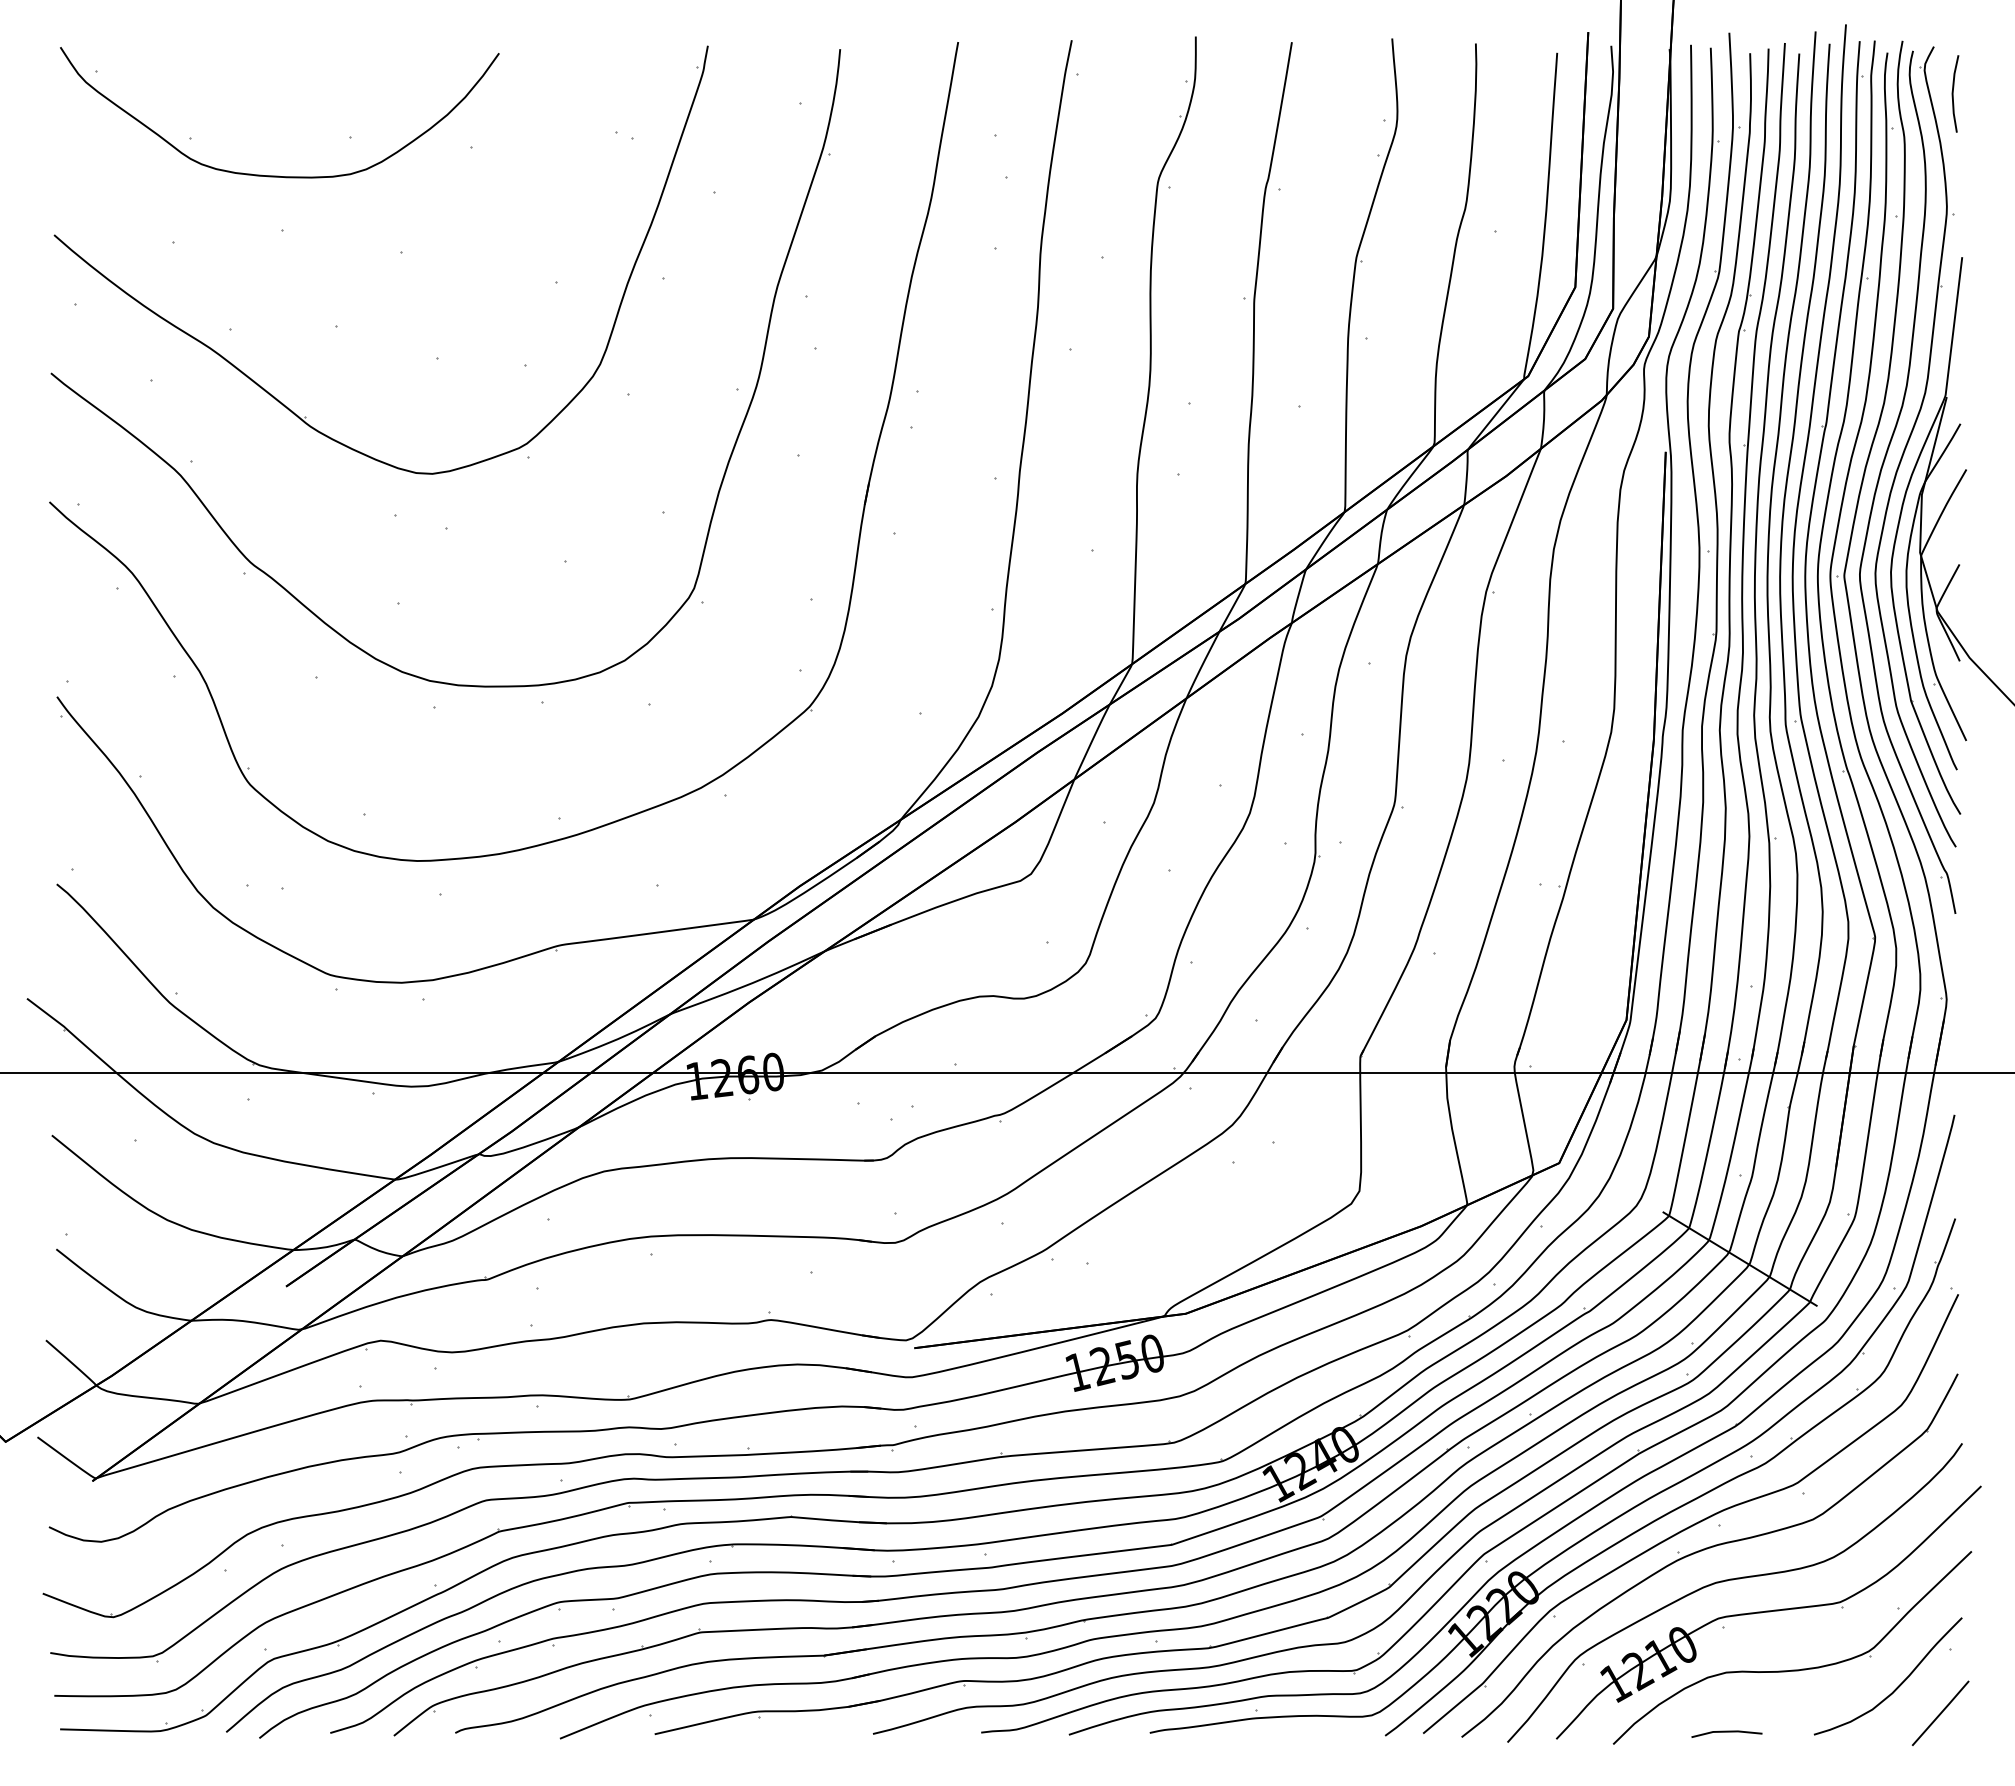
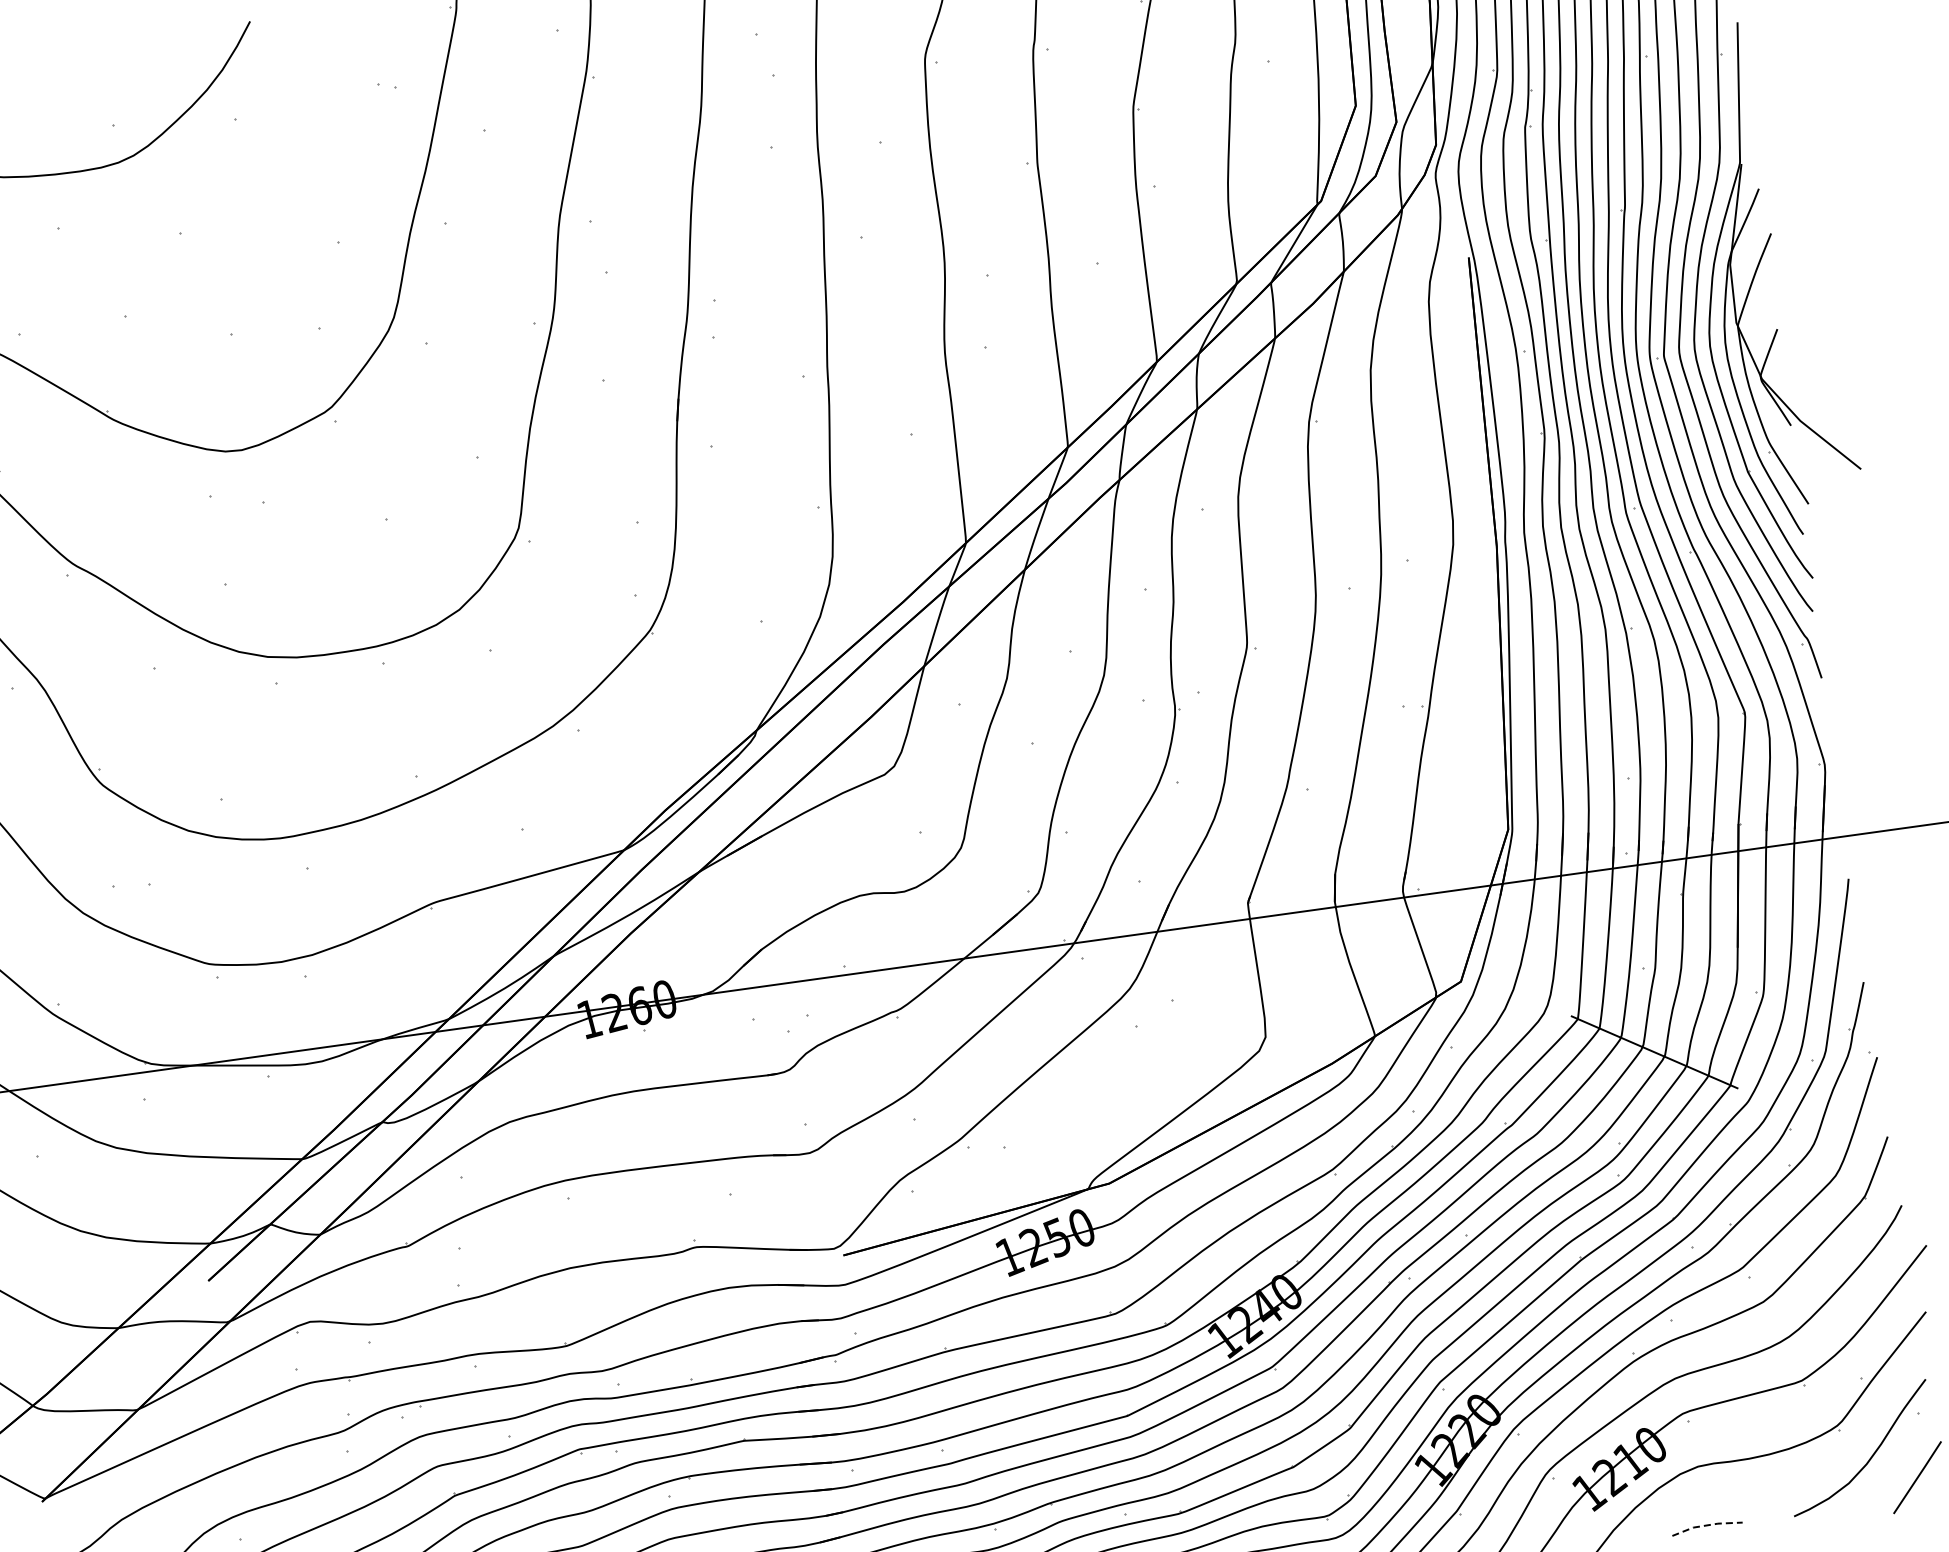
line: (1727, 1731) -> (1707, 1525), solid -> dashed

